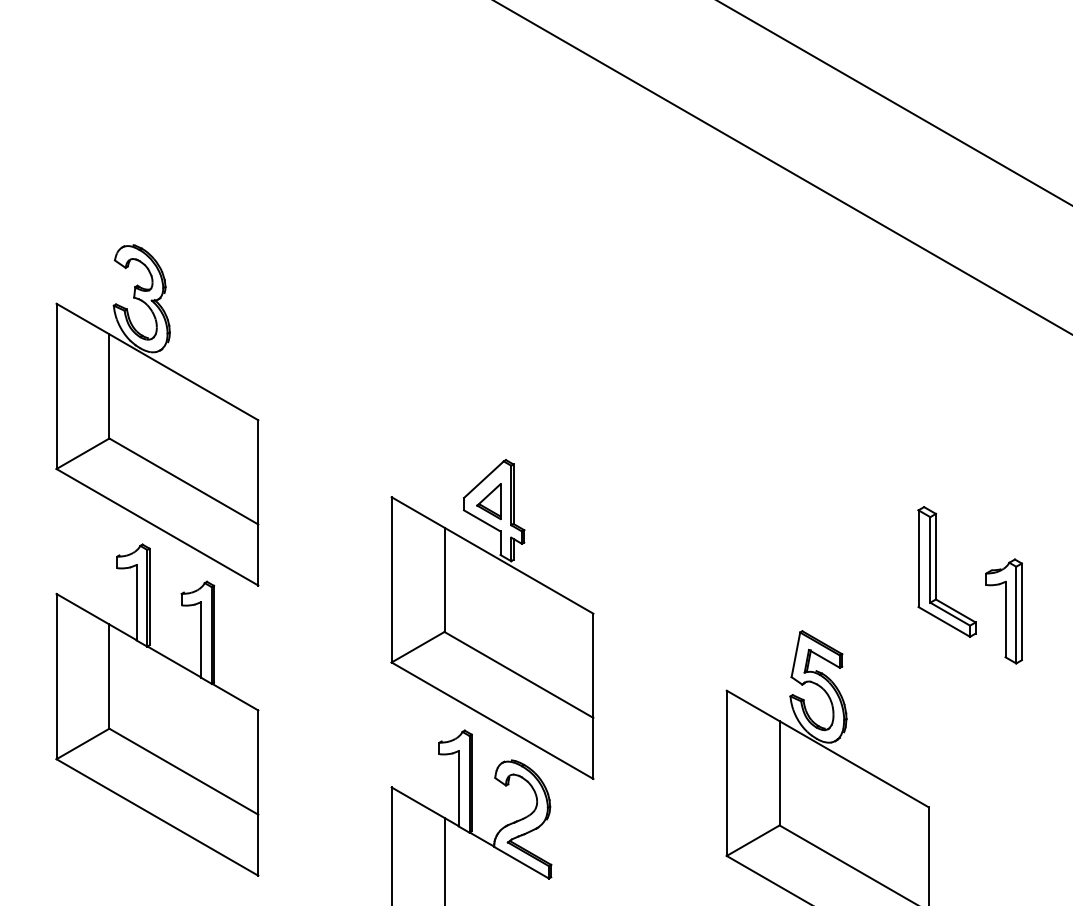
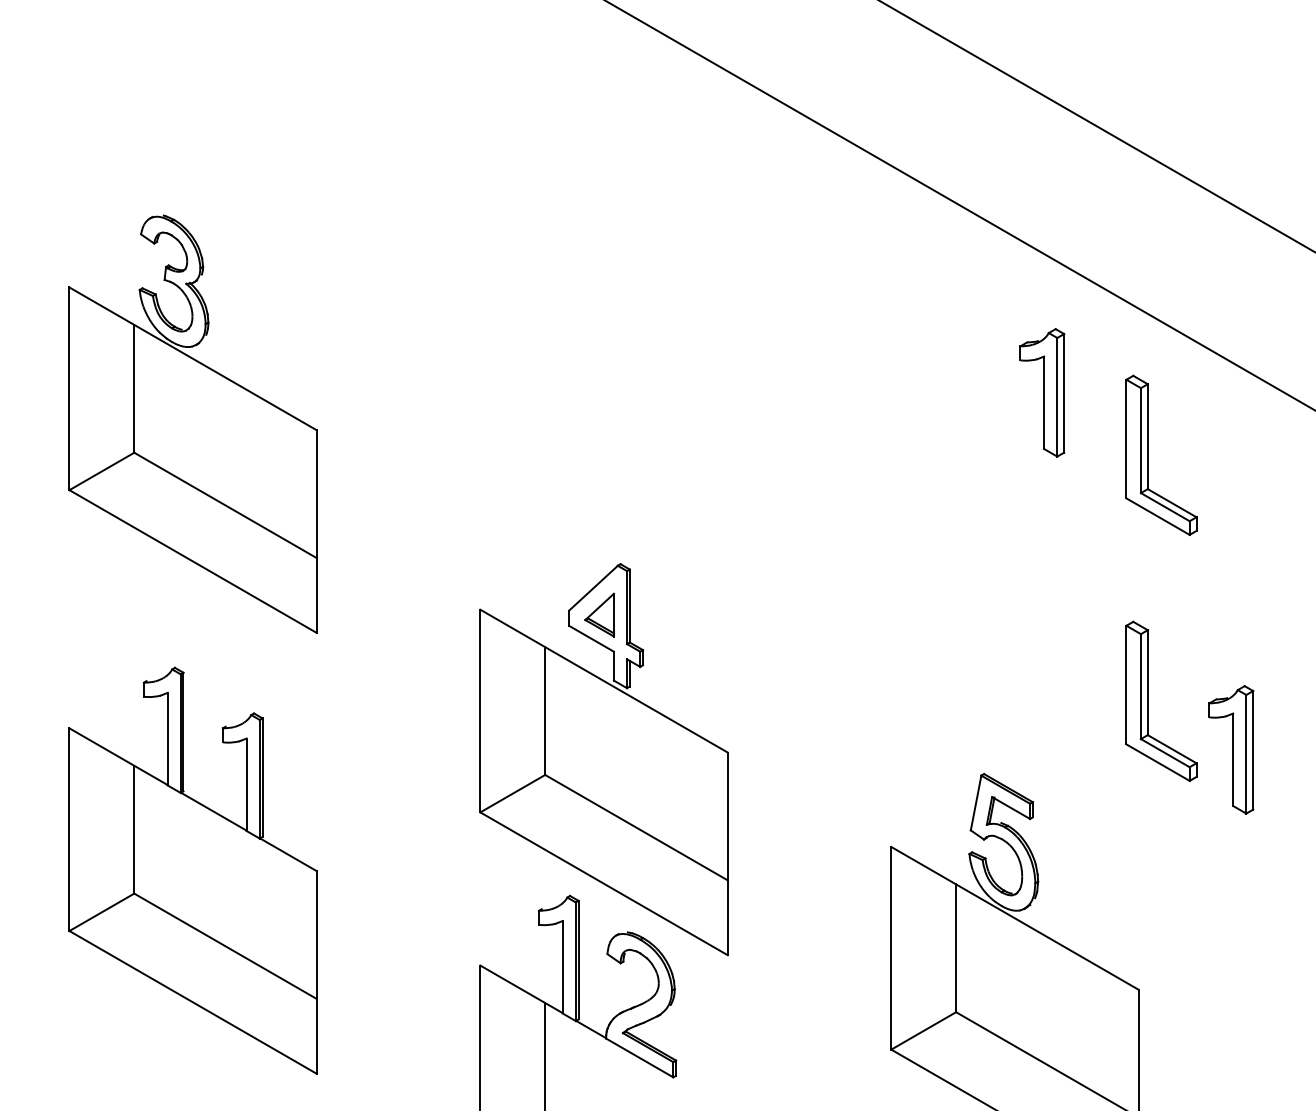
part: (850, 320) -> (1042, 392), added
part: (936, 370) -> (1148, 454), added
part: (156, 414) -> (192, 423), moved

